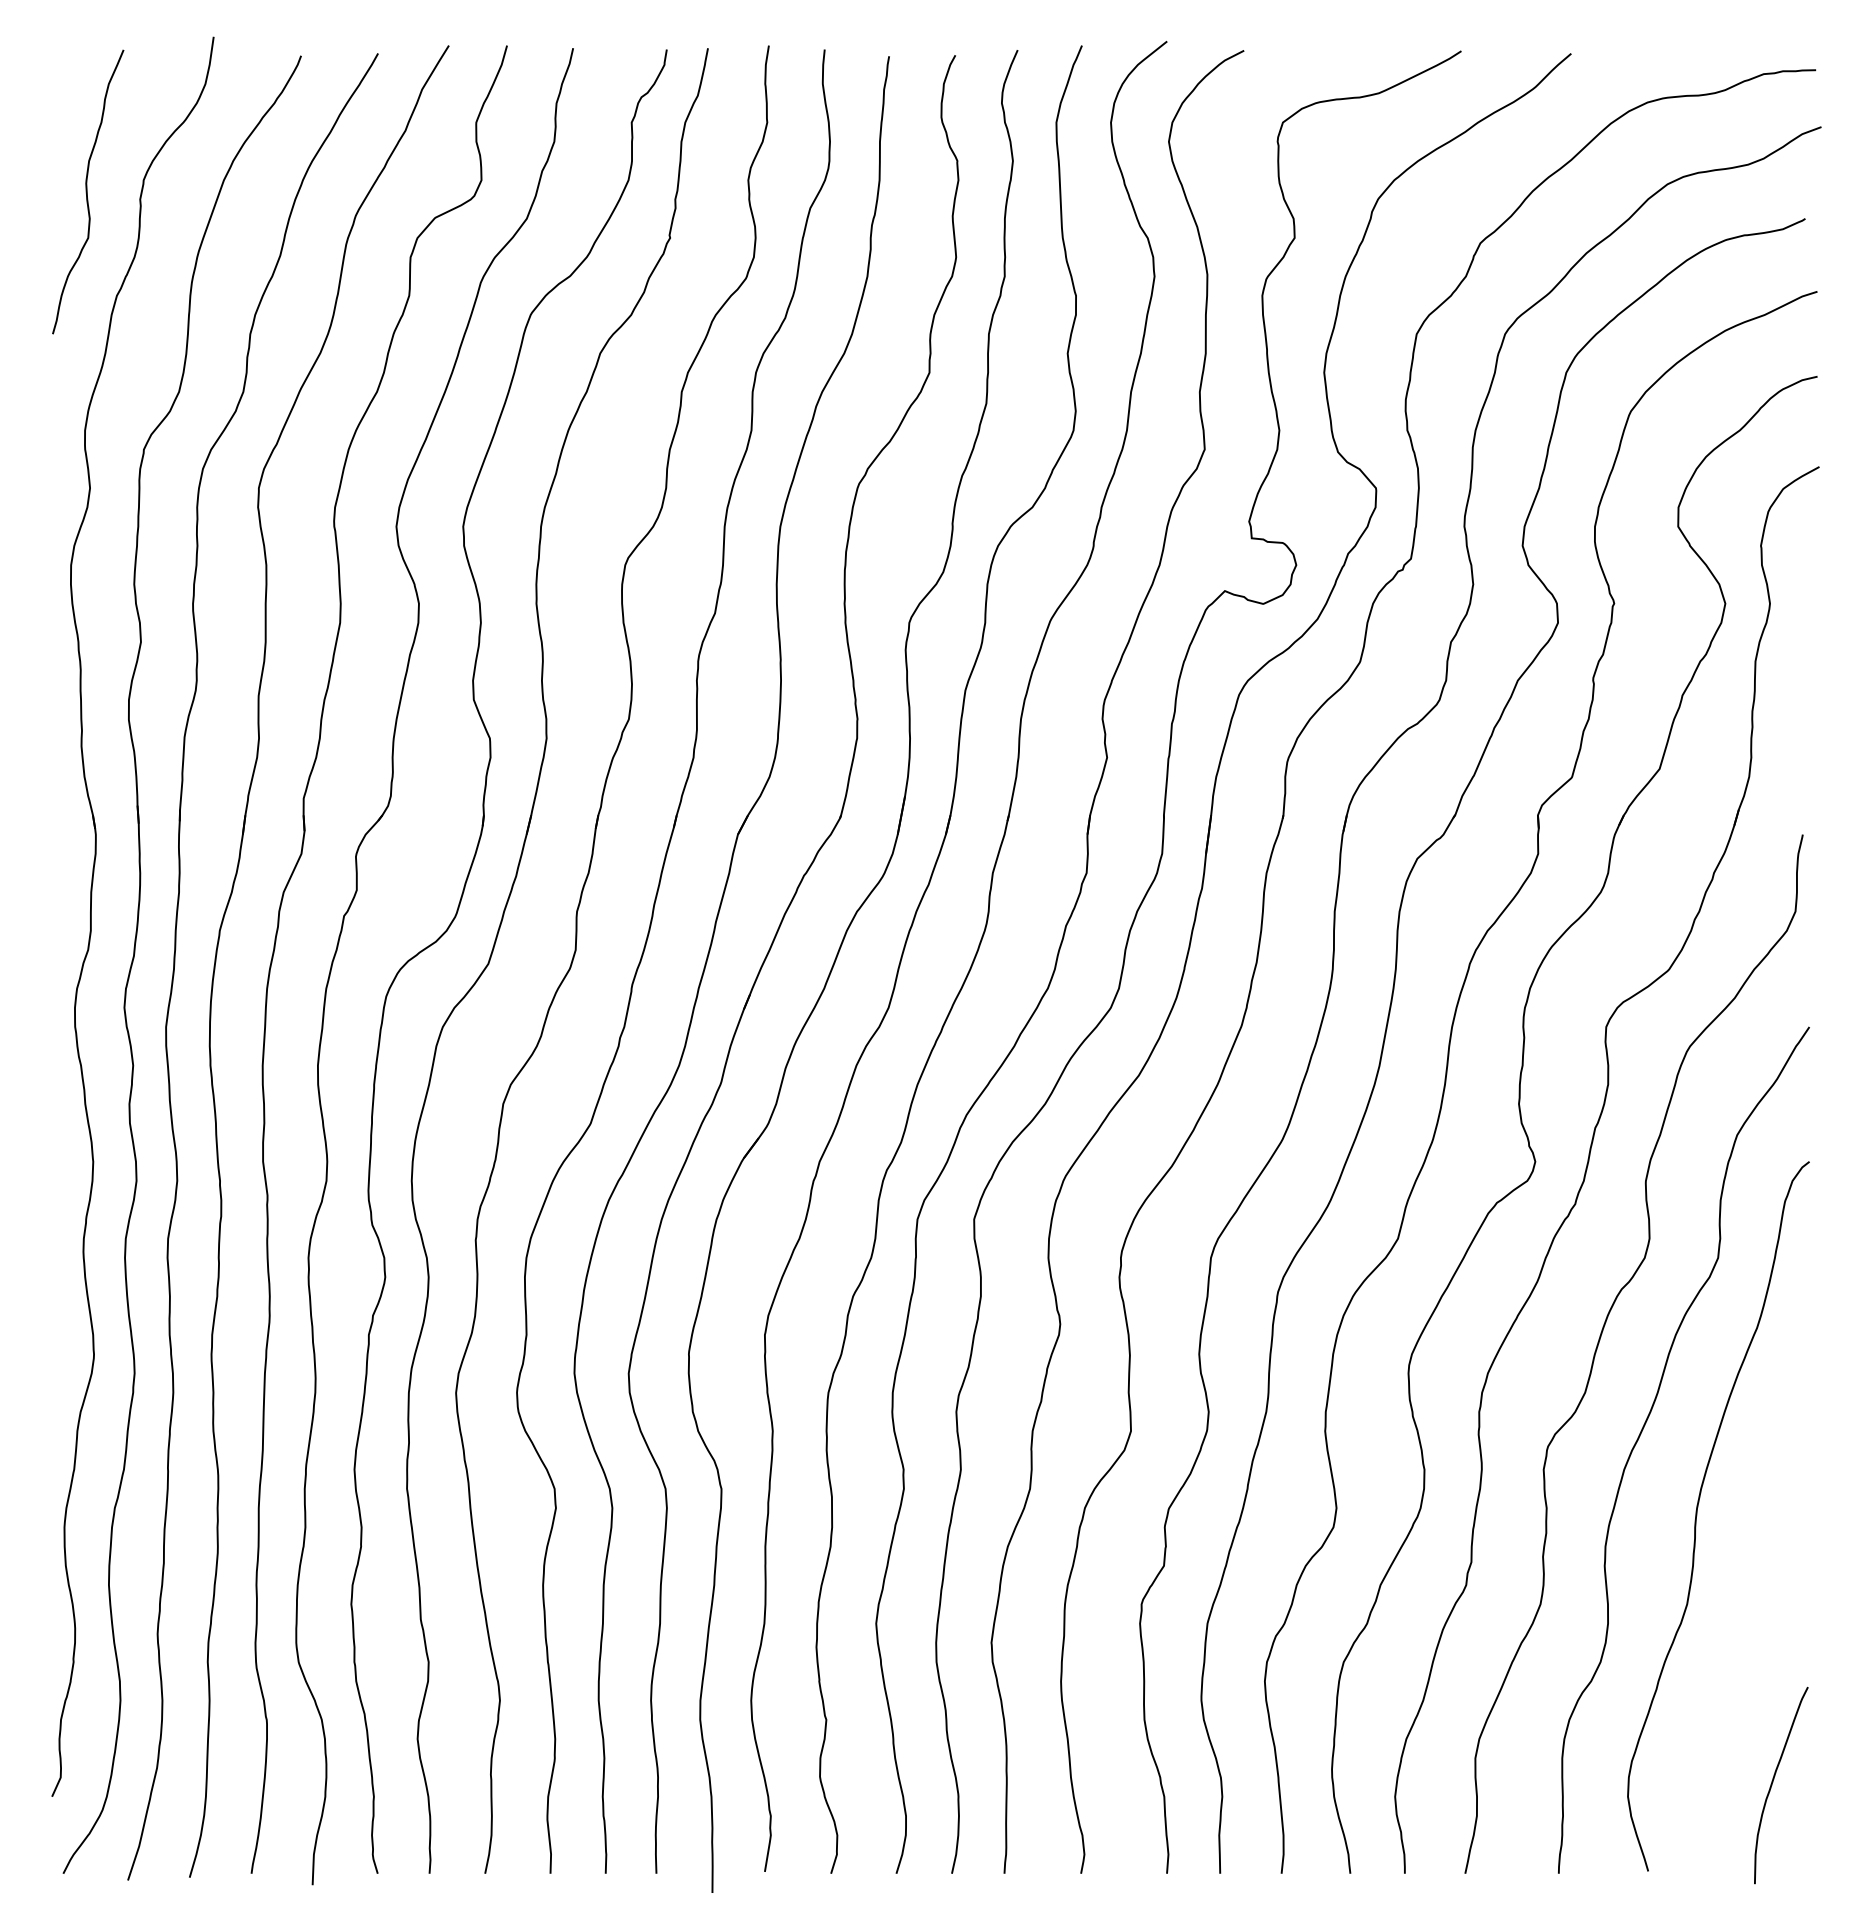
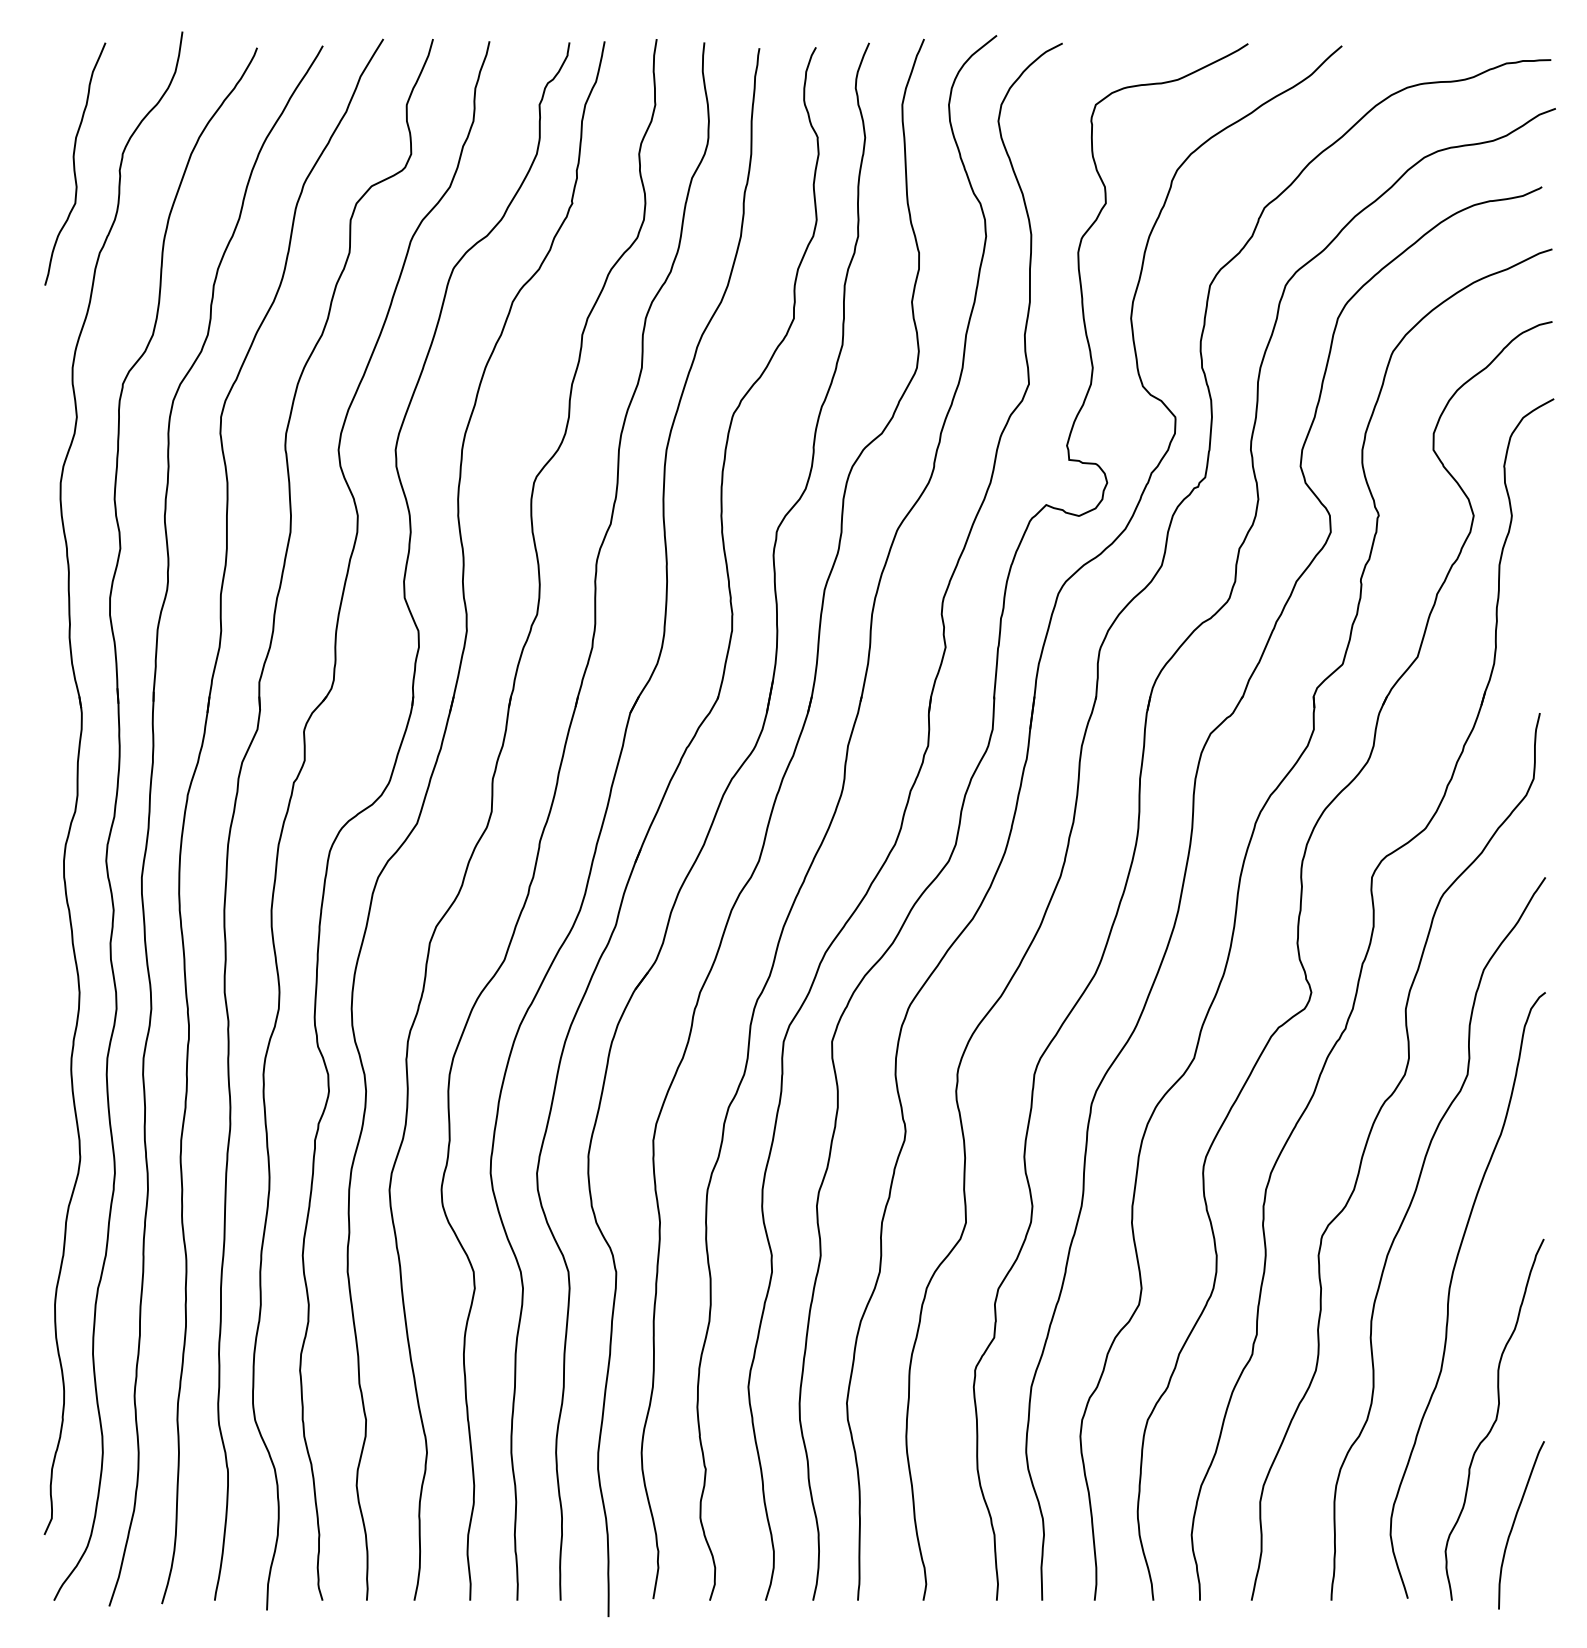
curve: (1750, 1662) -> (1495, 1420), added

